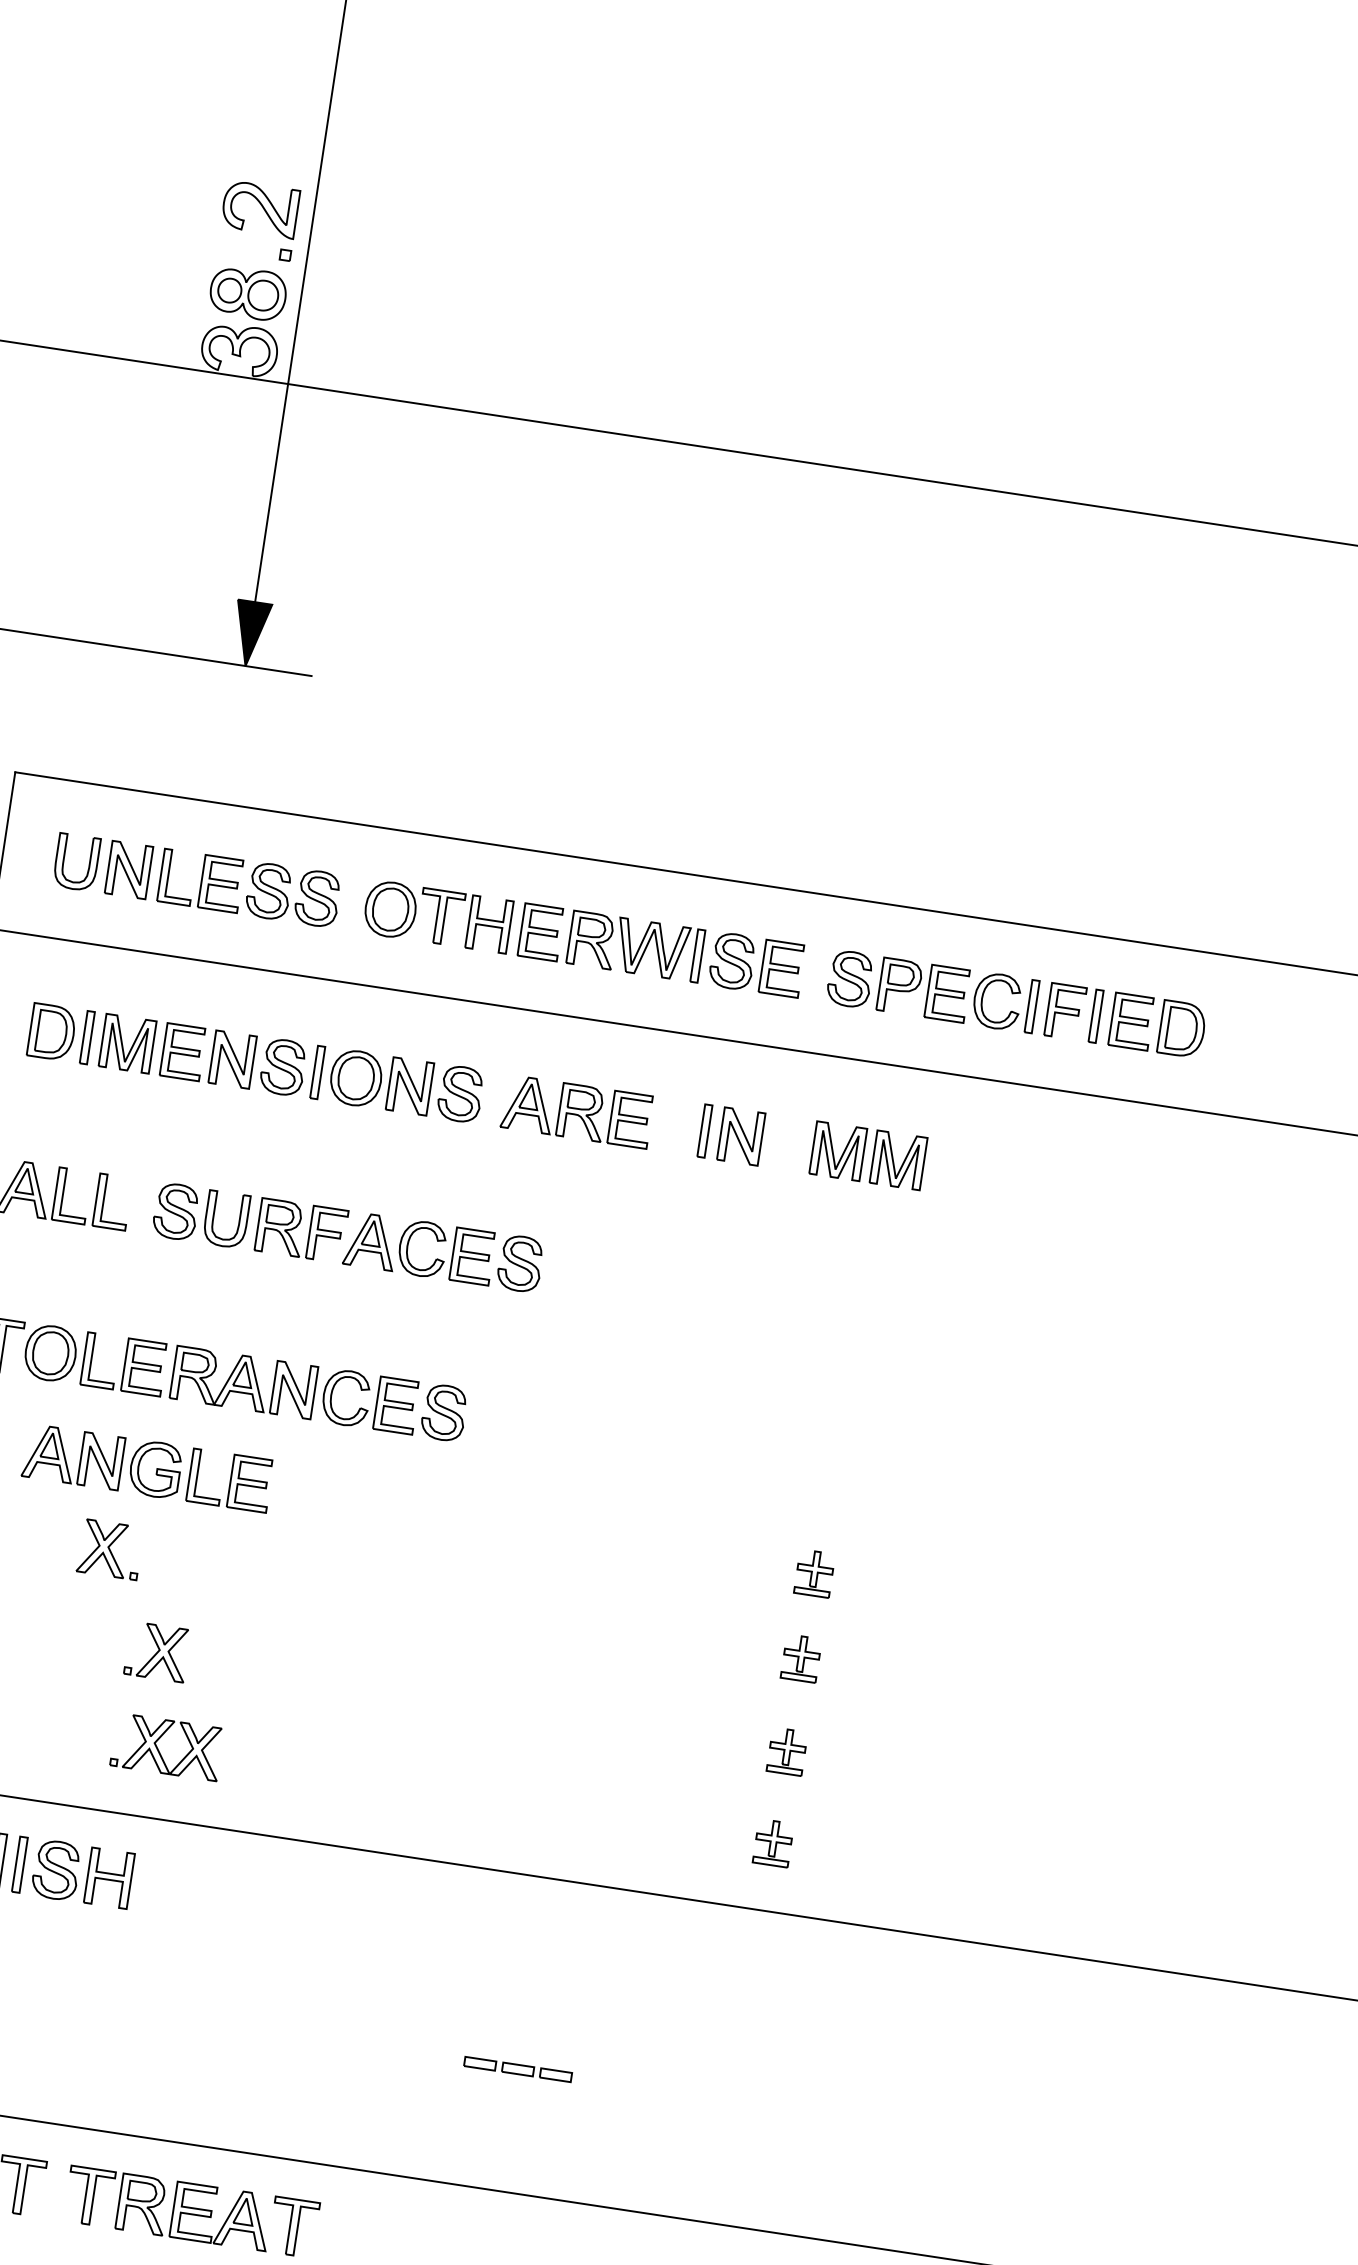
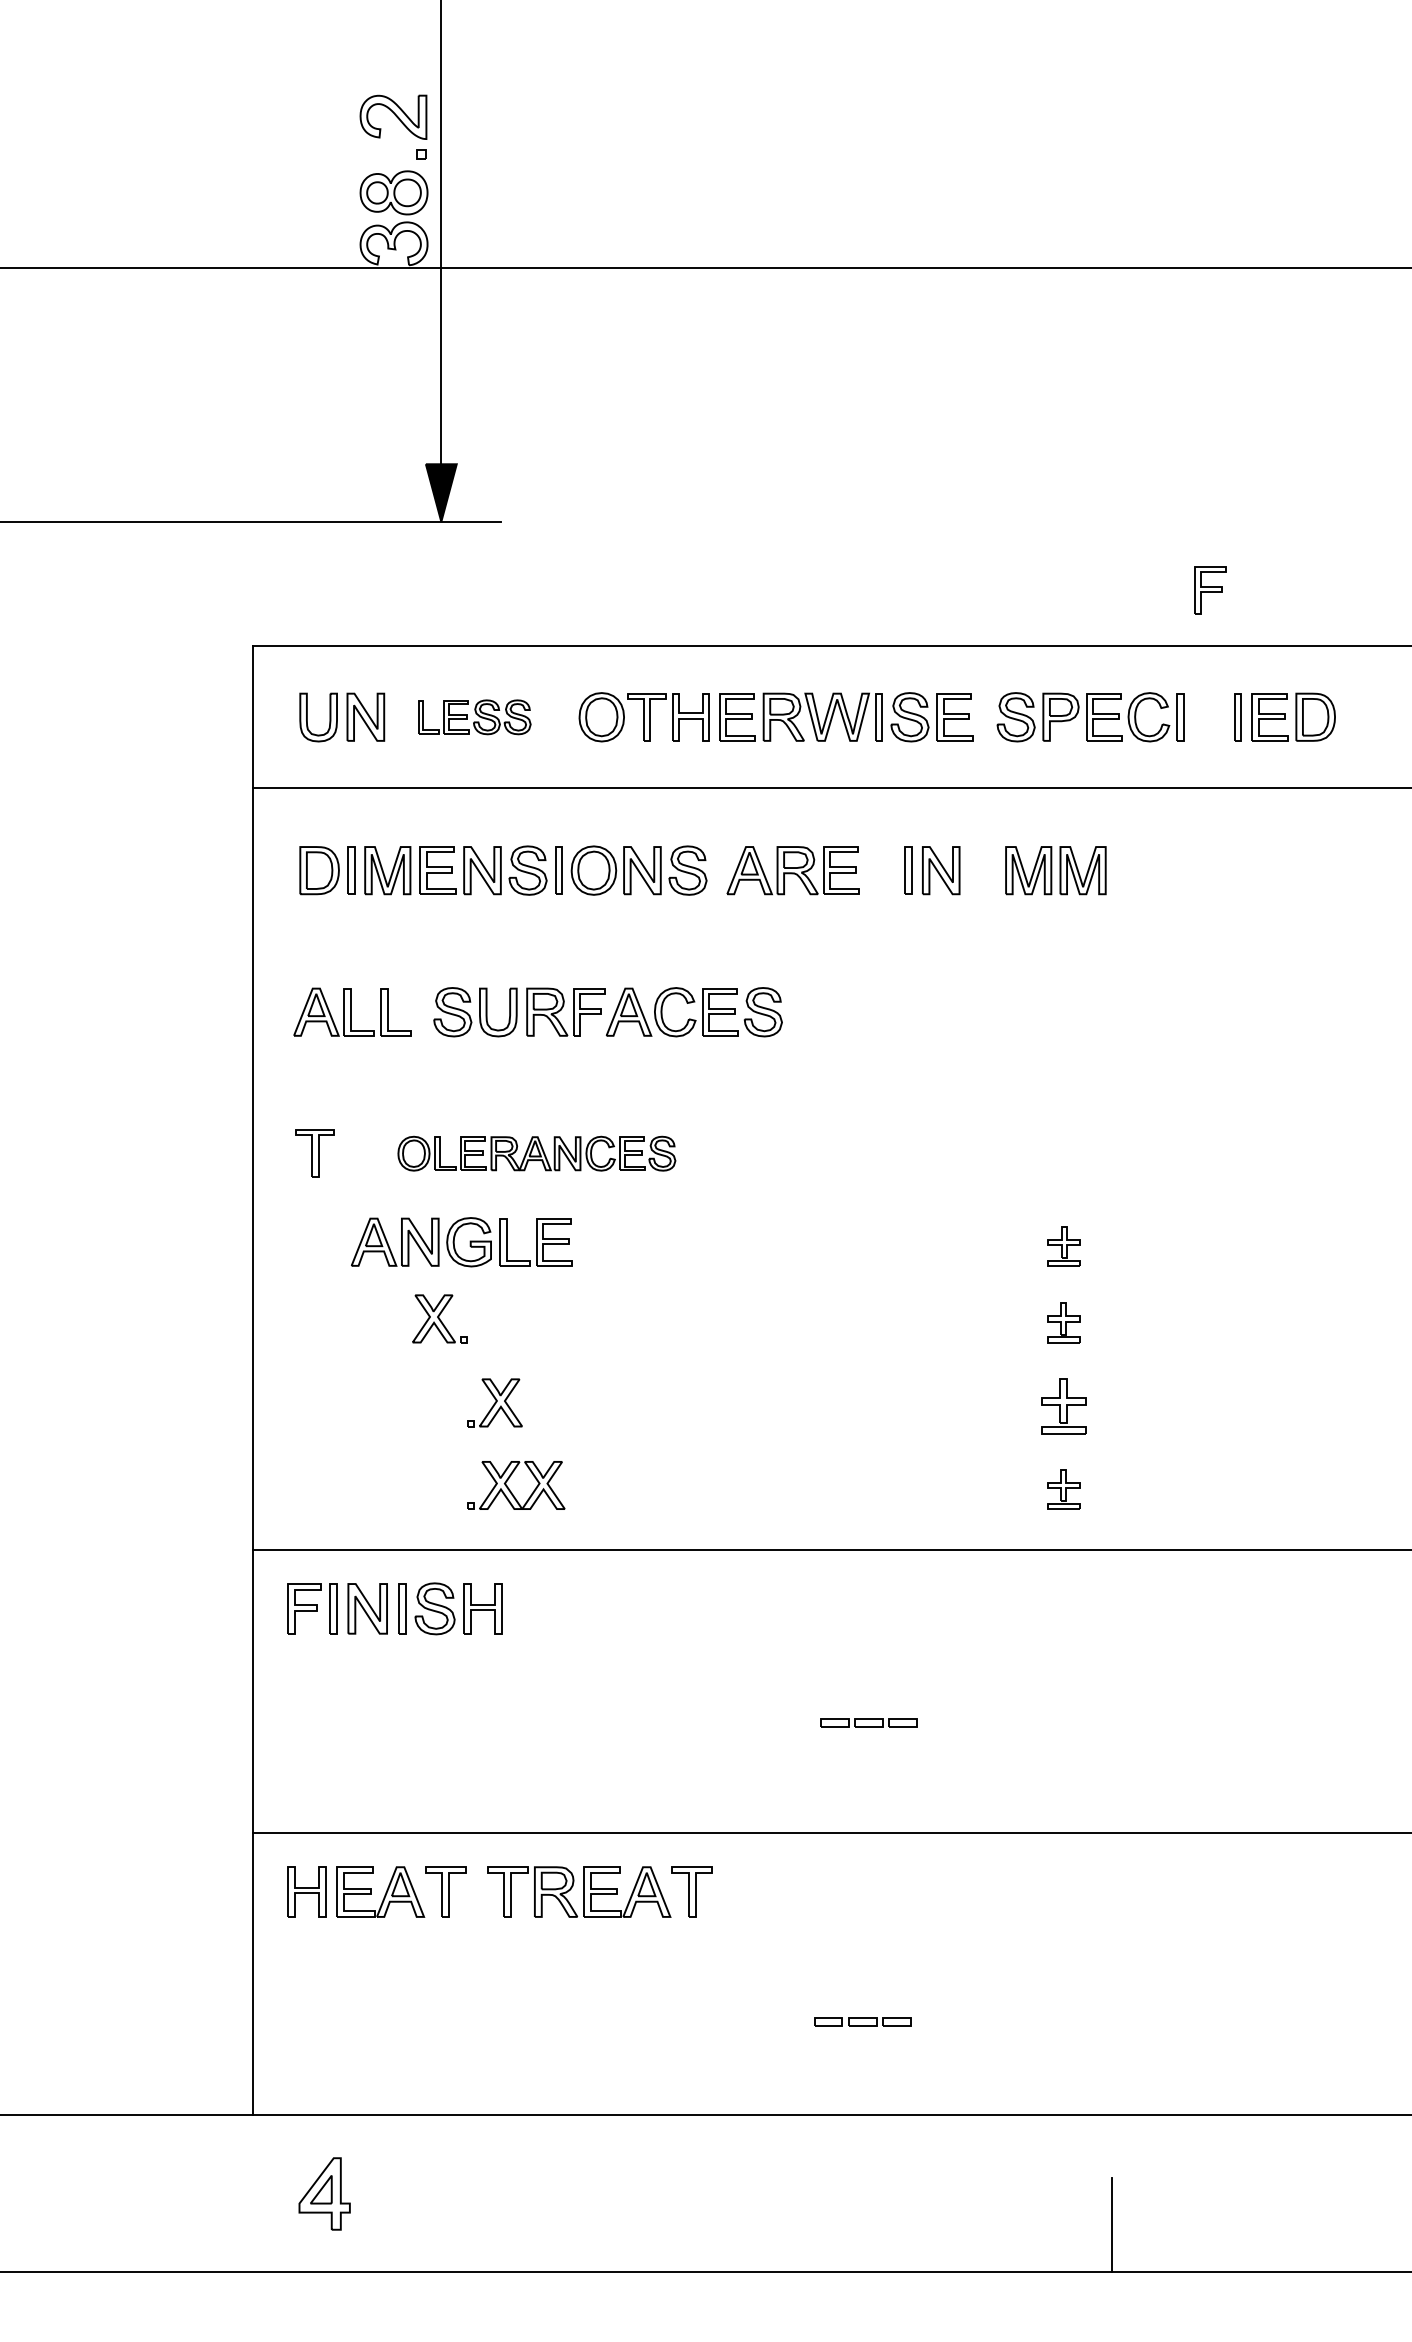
part: (249, 888) -> (474, 717), size x0.7
part: (1065, 1011) -> (1210, 590), moved
part: (245, 1382) -> (536, 1153), size x0.7
part: (787, 1751) -> (1063, 1406), size x1.4

